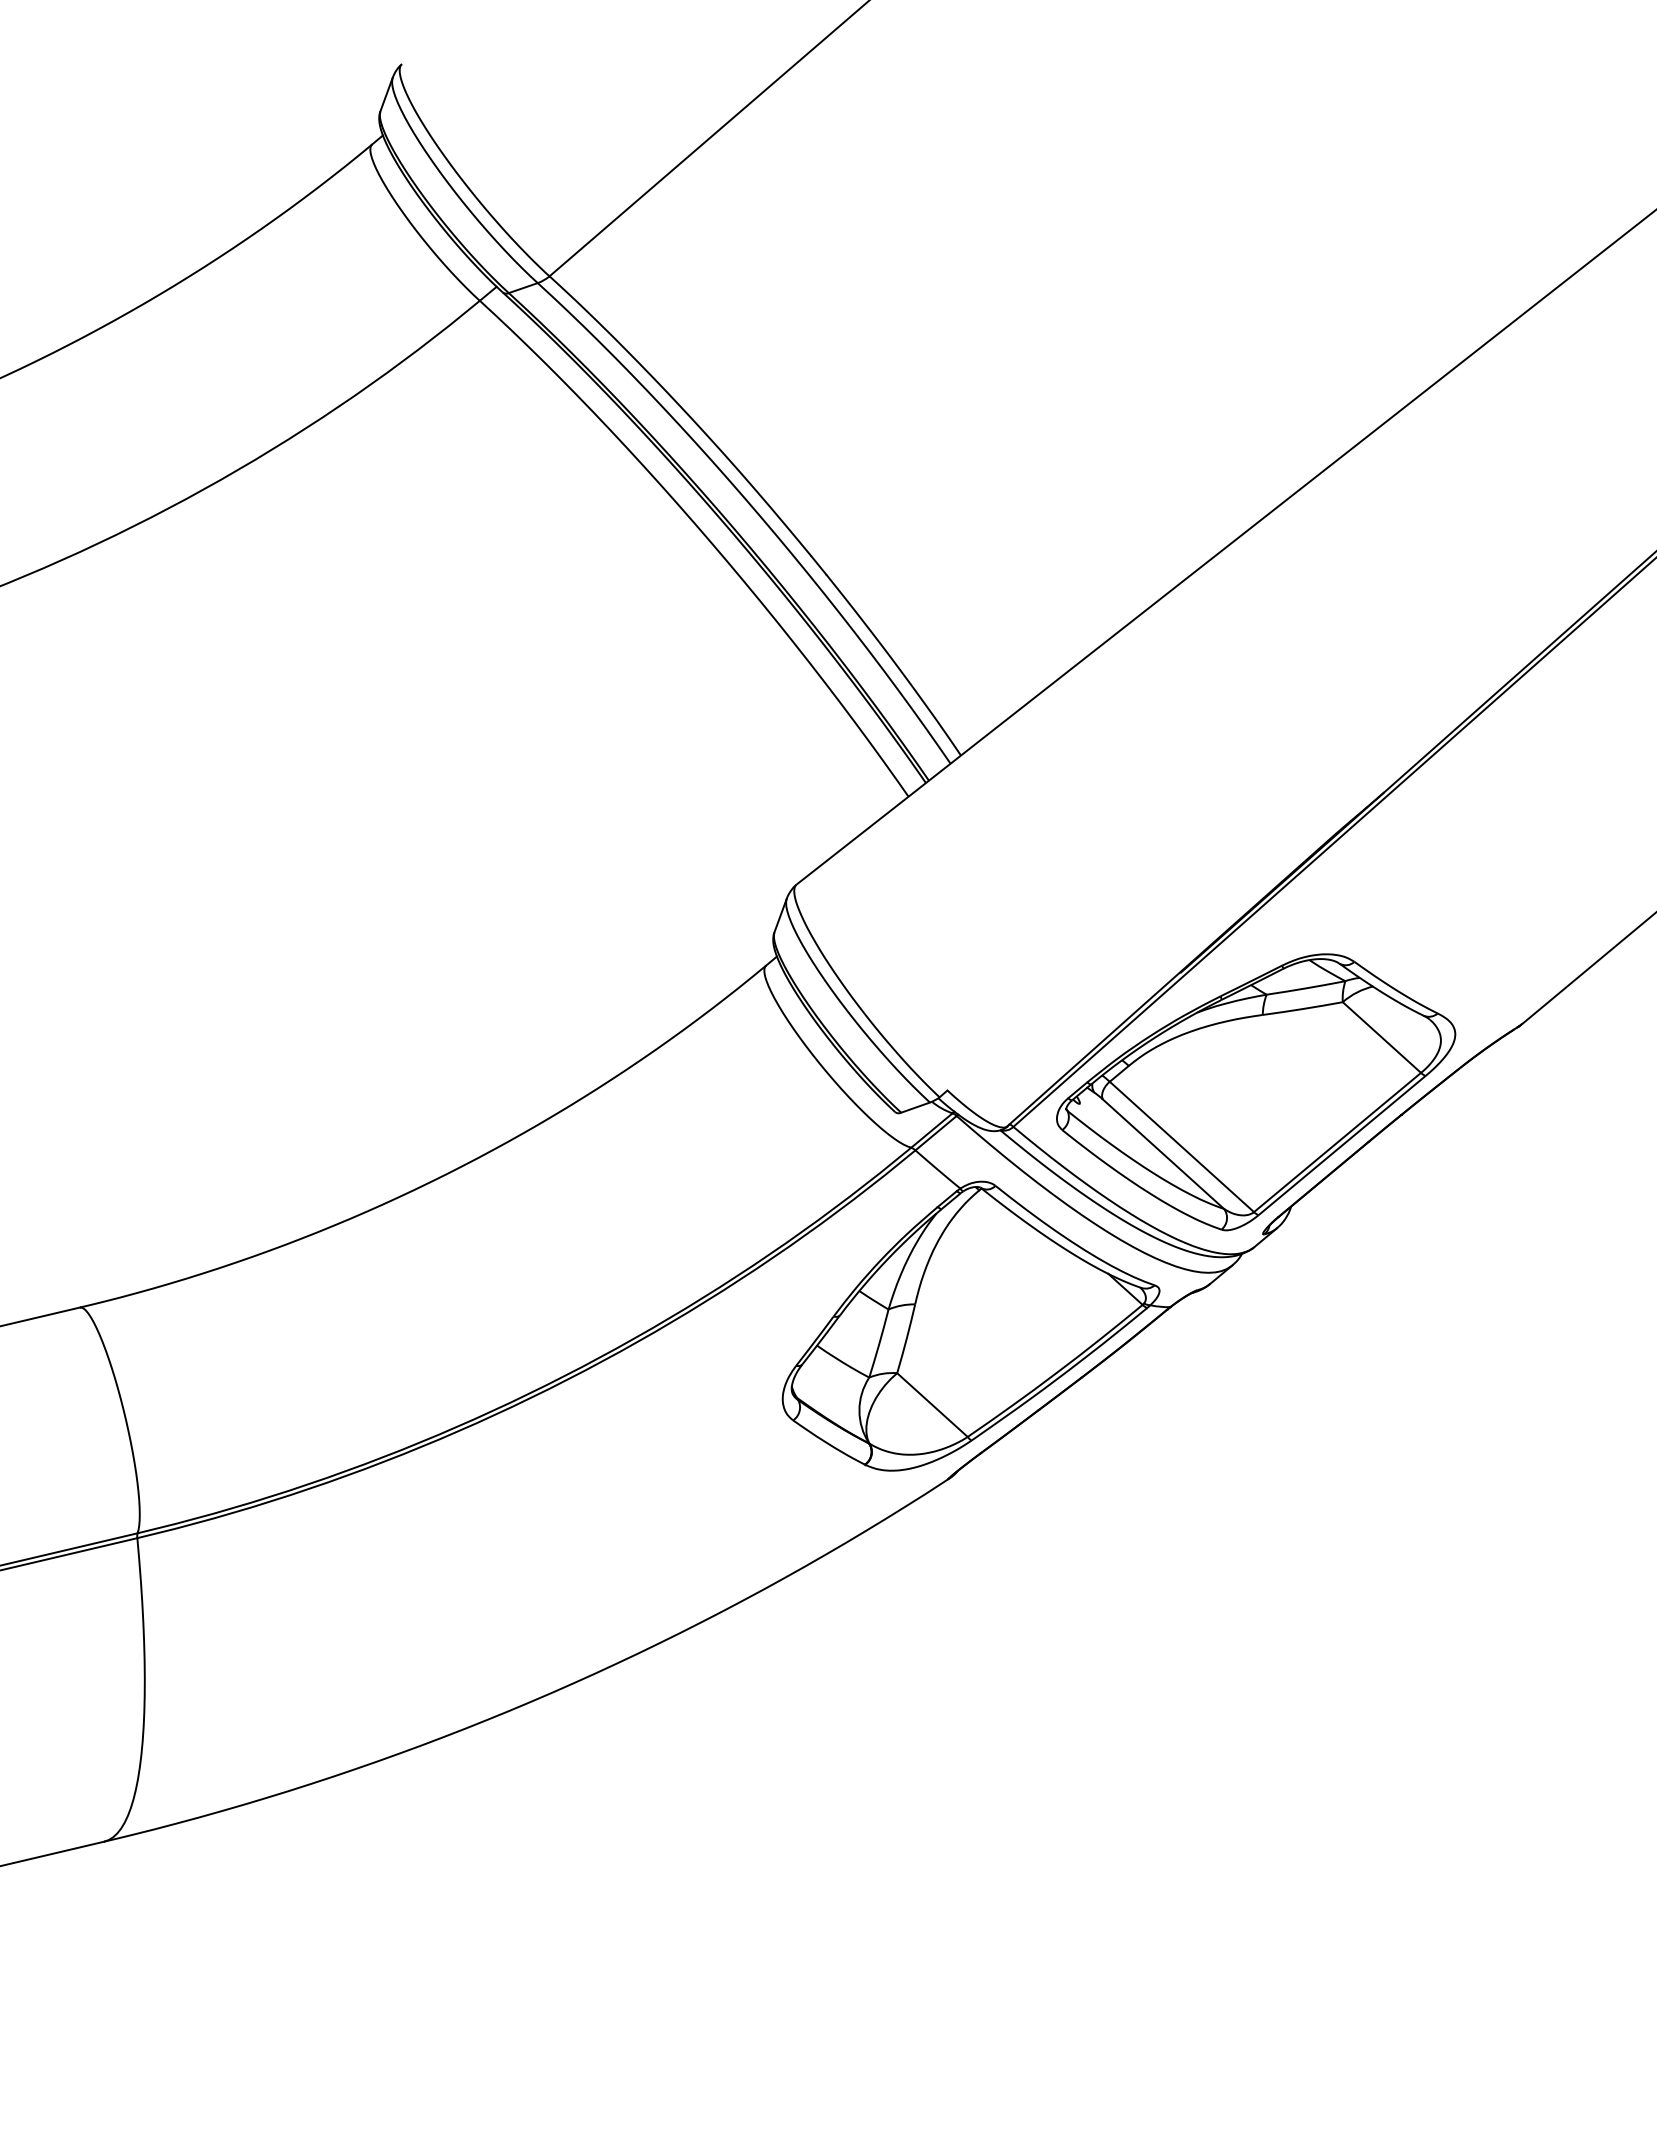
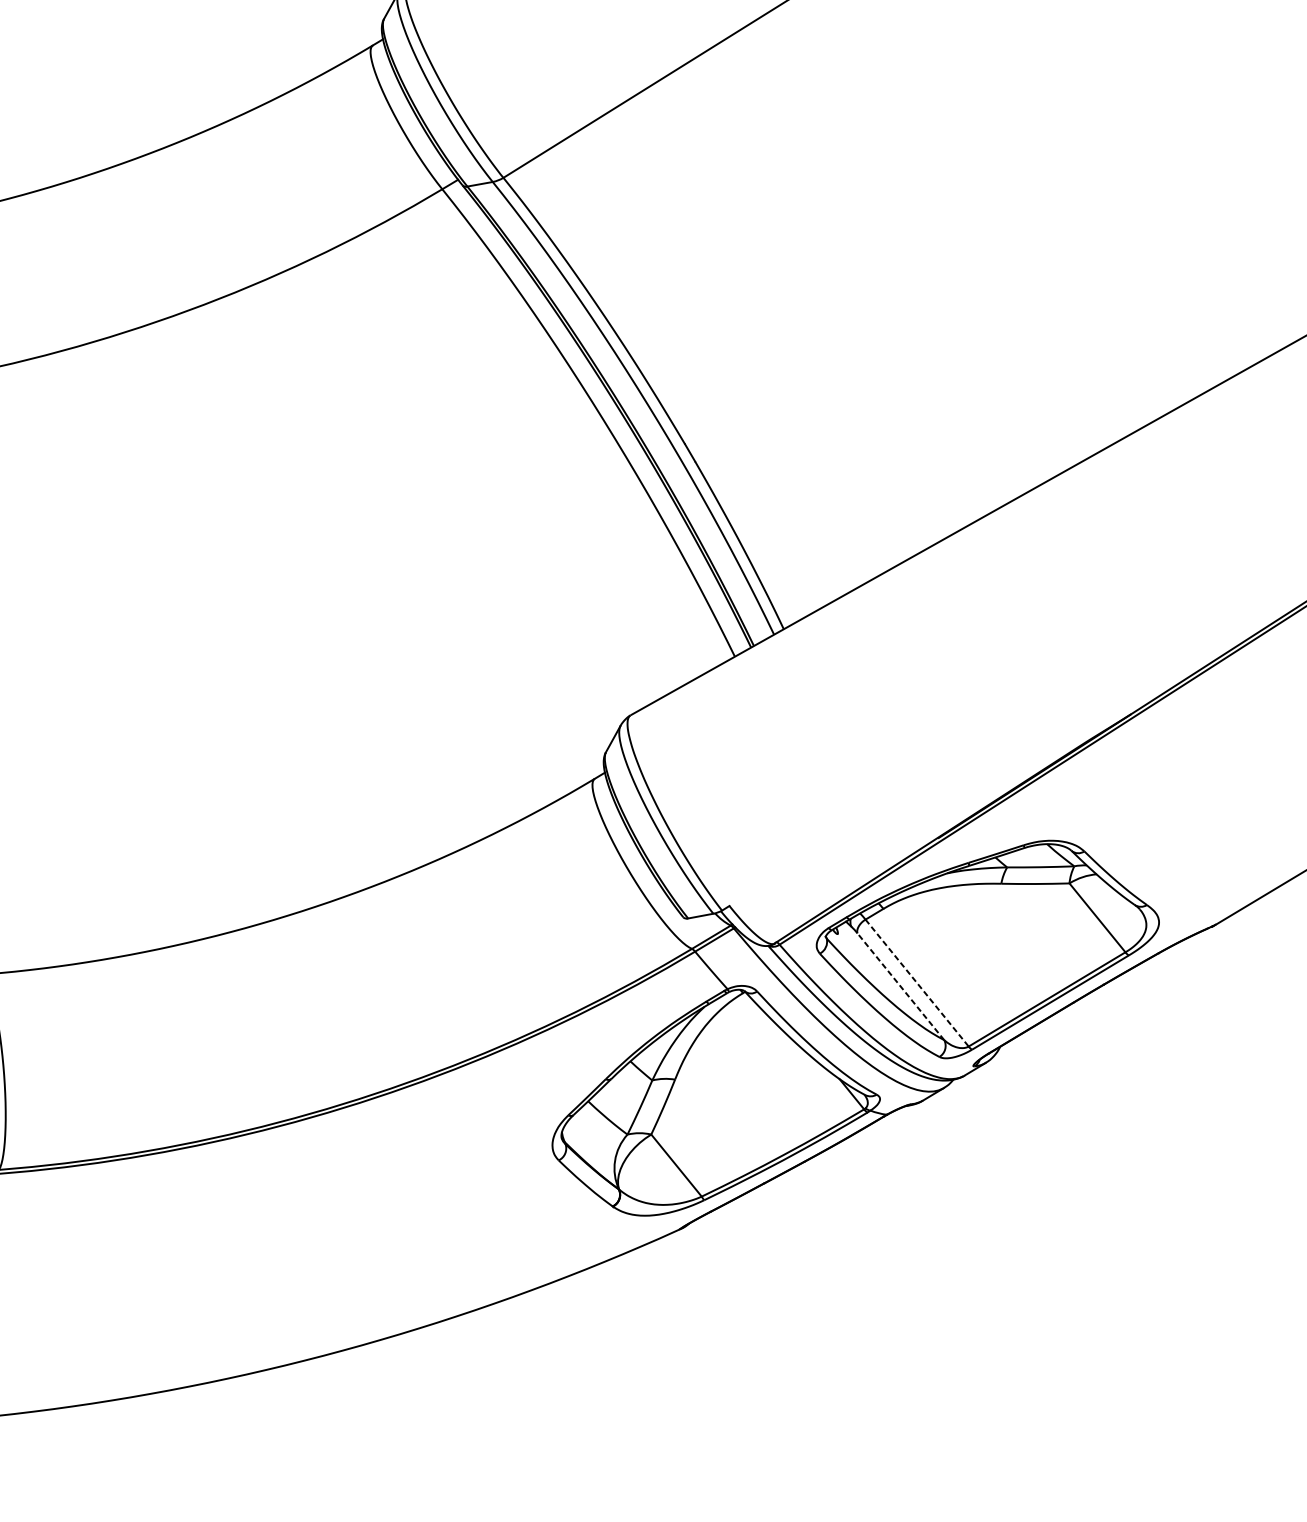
line: (1182, 1147) -> (917, 983), solid -> dashed
line: (1163, 1154) -> (900, 986), solid -> dashed

